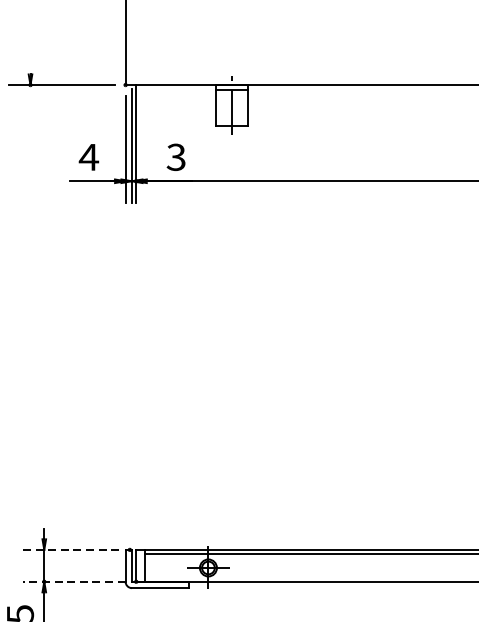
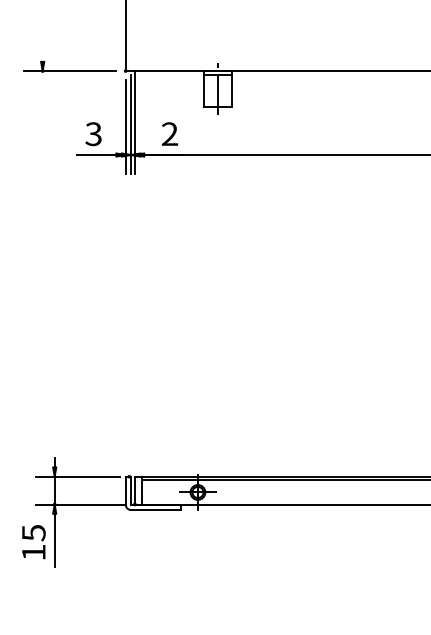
text: (88, 157) -> (93, 134), 4 -> 3
text: (175, 157) -> (169, 134), 3 -> 2
line: (71, 549) -> (78, 476), dashed -> solid
line: (73, 581) -> (80, 504), dashed -> solid

